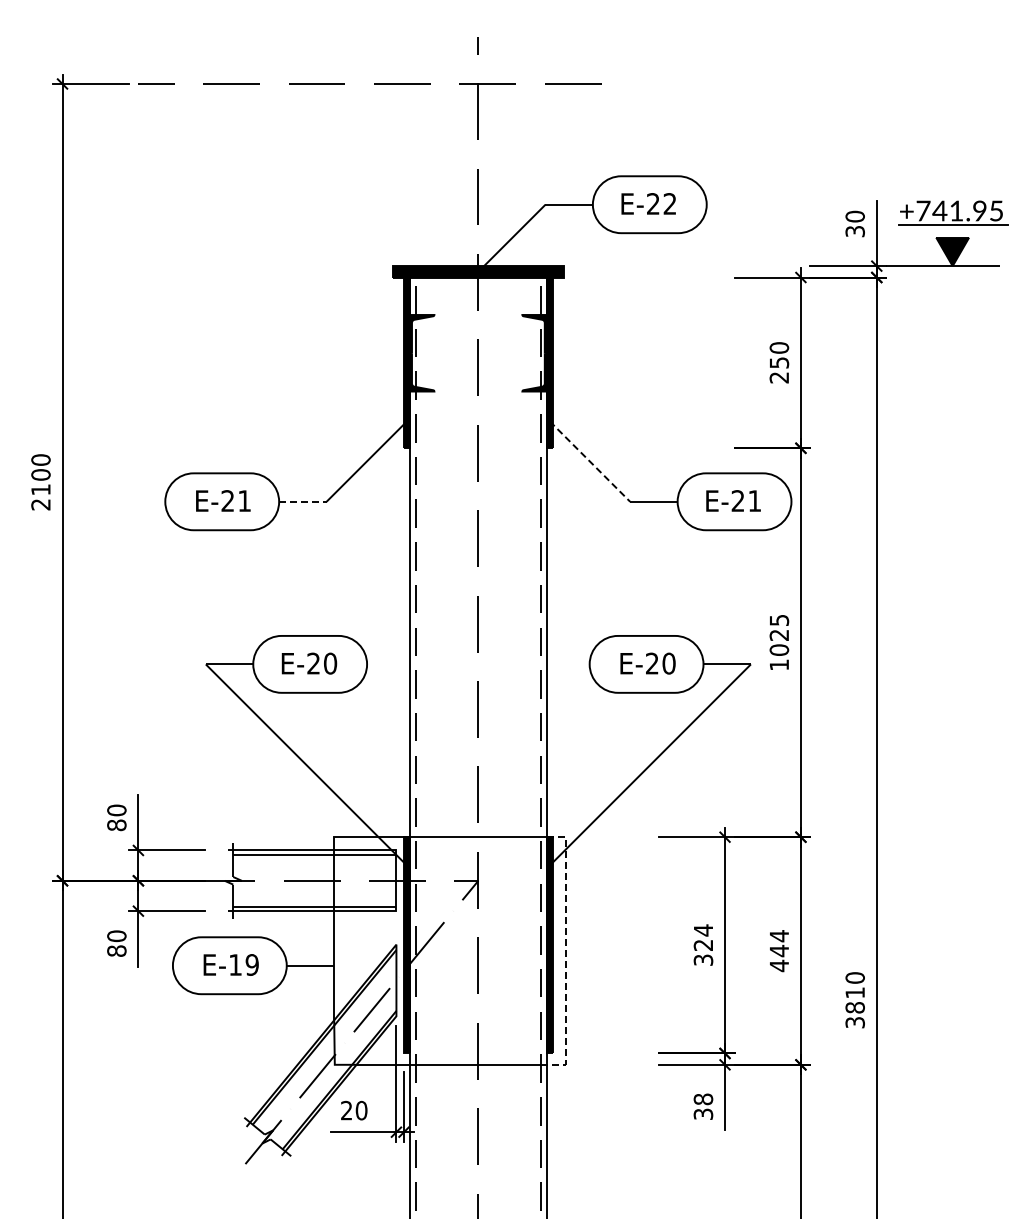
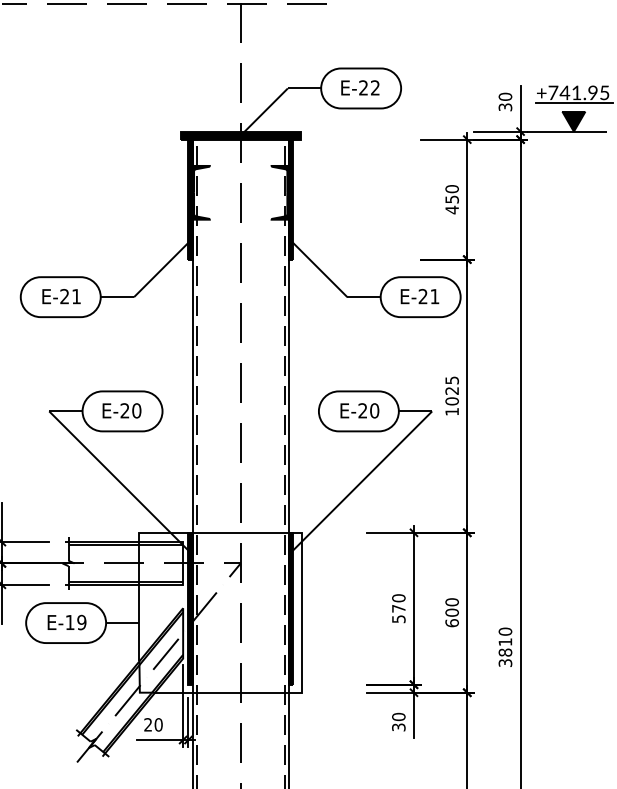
text: (778, 377) -> (451, 209), 250 -> 450
line: (589, 461) -> (318, 268), dashed -> solid
line: (302, 501) -> (117, 296), dashed -> solid
text: (703, 944) -> (398, 608), 324 -> 570
line: (565, 951) -> (301, 613), dashed -> solid
text: (779, 951) -> (452, 613), 444 -> 600
text: (703, 1099) -> (398, 717), 38 -> 30

